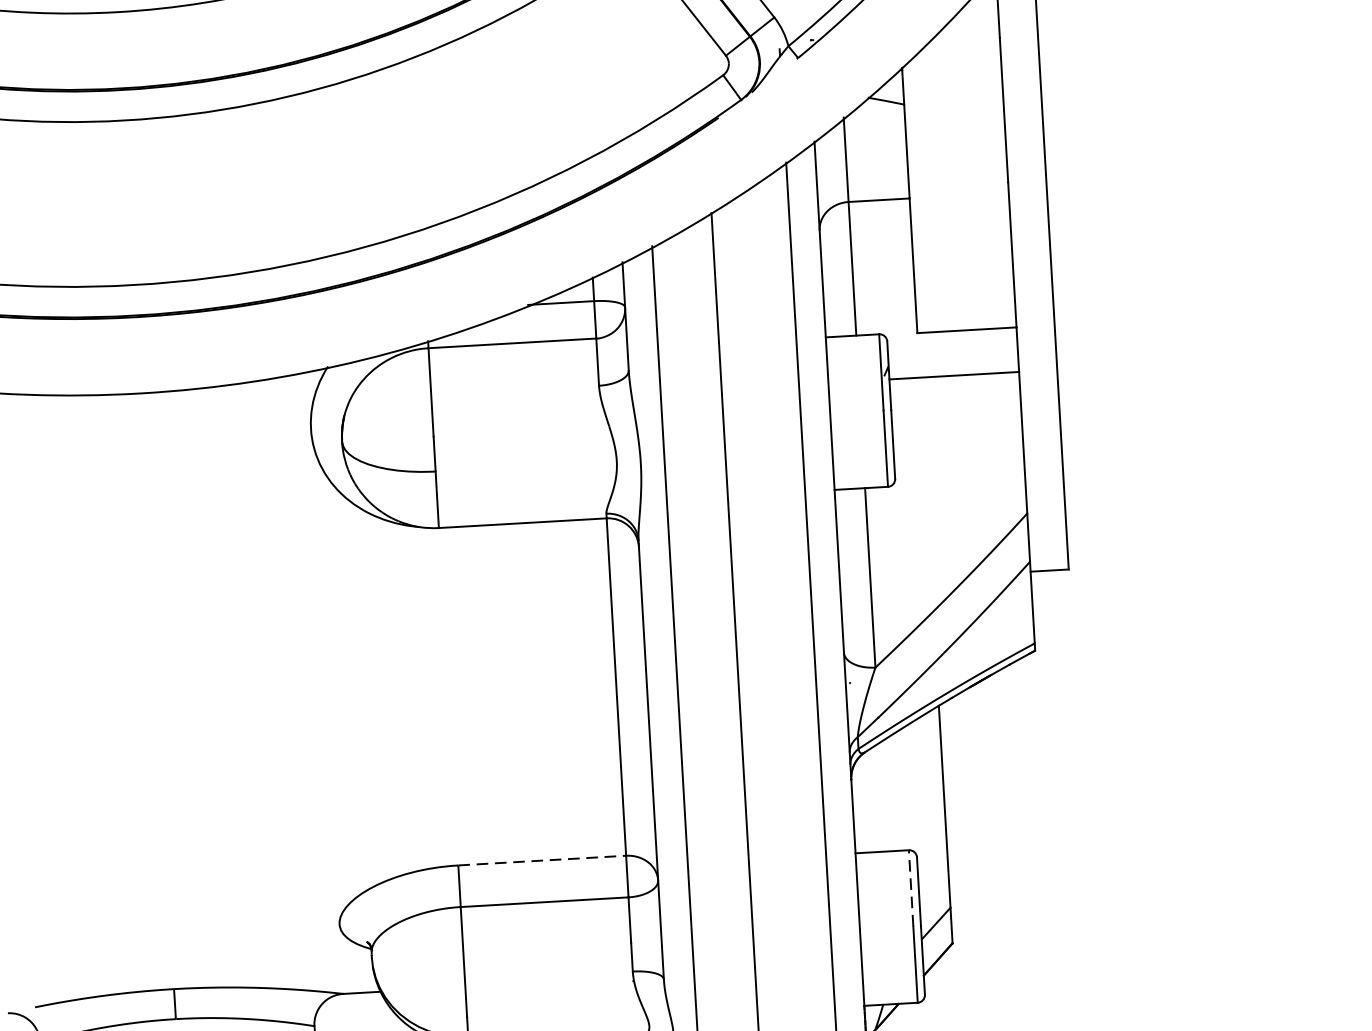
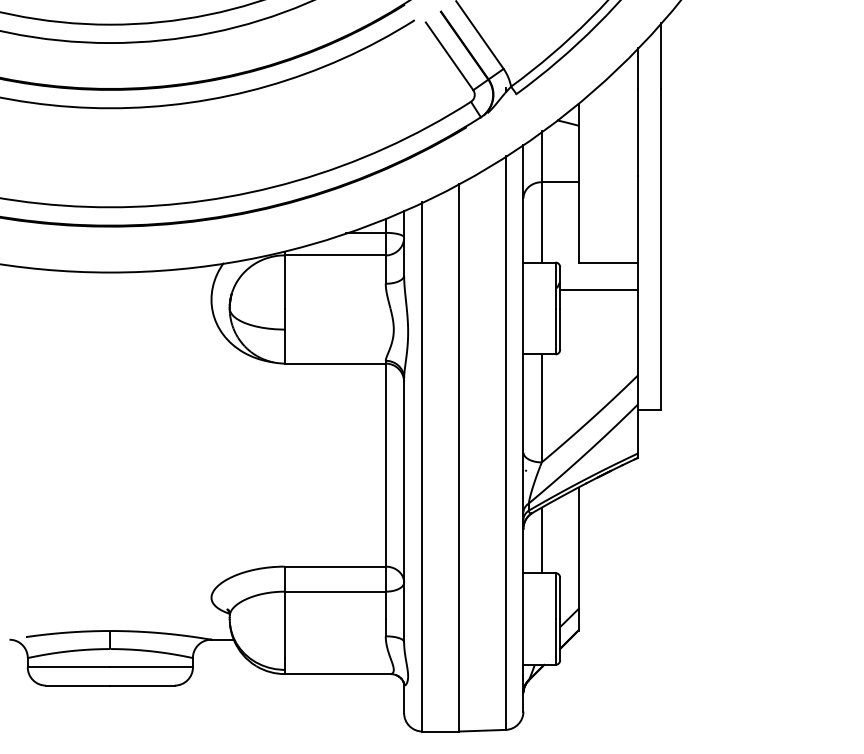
line: (882, 797) -> (541, 540), added
line: (542, 860) -> (335, 566), dashed -> solid
line: (911, 889) -> (555, 596), dashed -> solid

